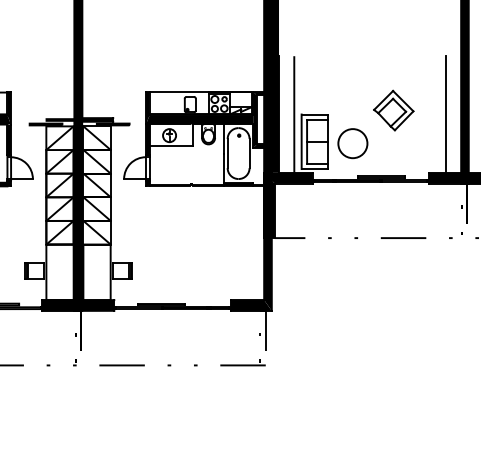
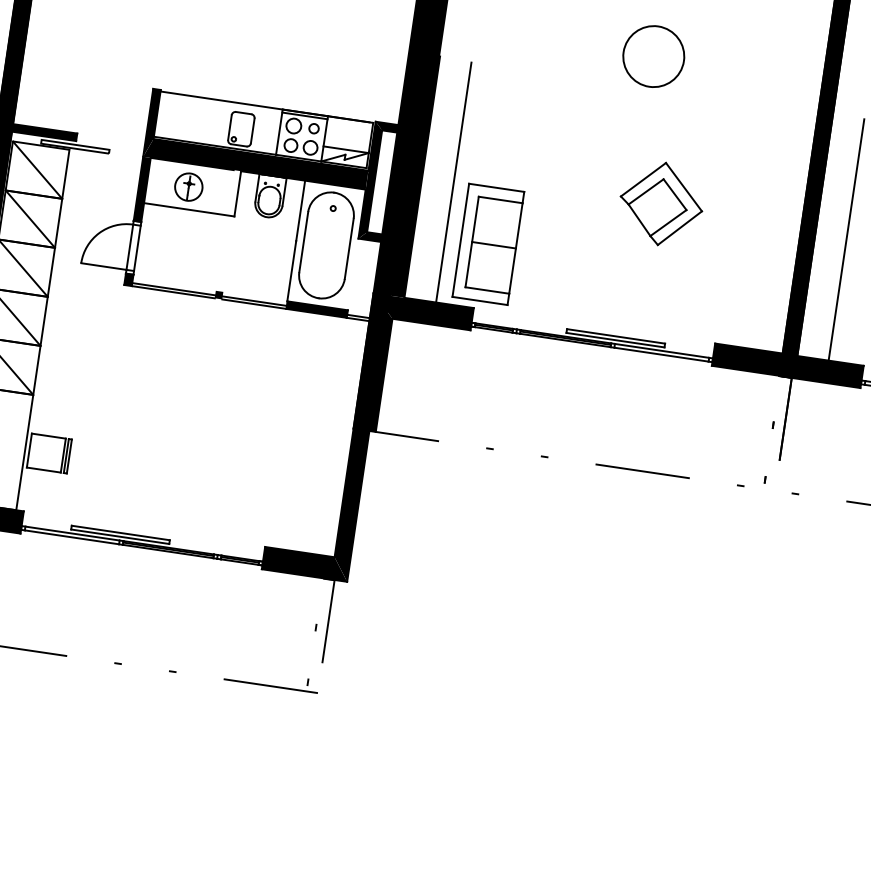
line: (445, 114) -> (767, 227), removed
circle: (352, 143) -> (653, 56), moved

